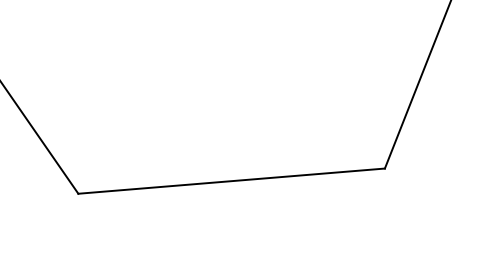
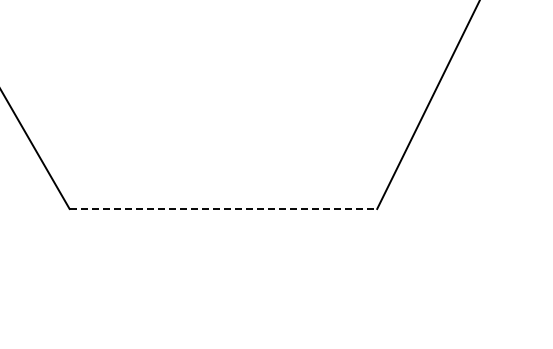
line: (231, 180) -> (223, 208), solid -> dashed

